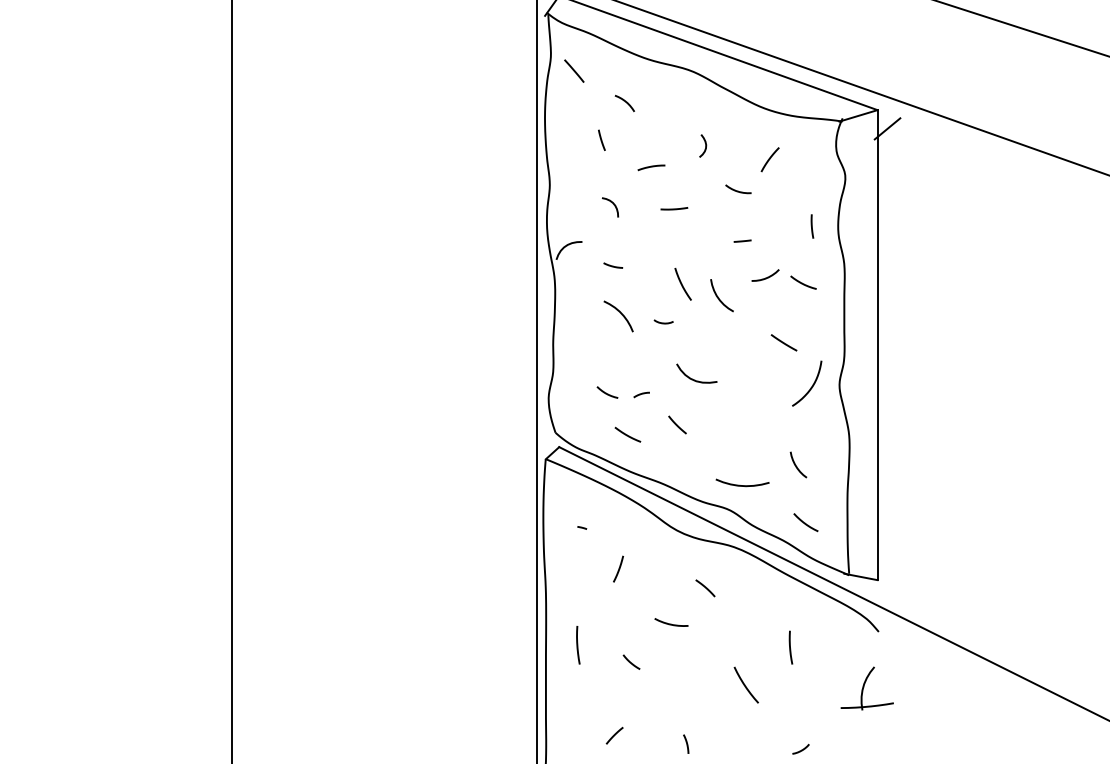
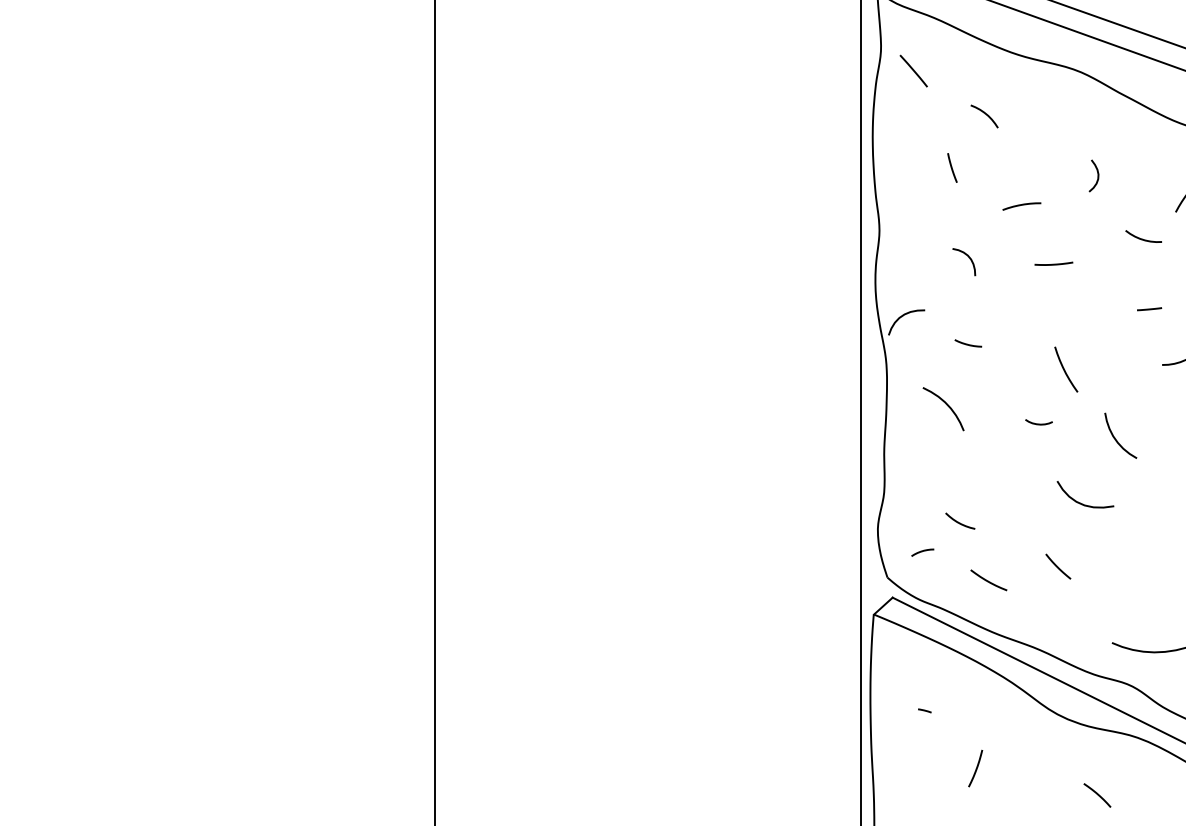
curve: (718, 296) -> (1115, 437), moved
curve: (620, 313) -> (946, 404), moved
curve: (641, 394) -> (922, 551), moved

